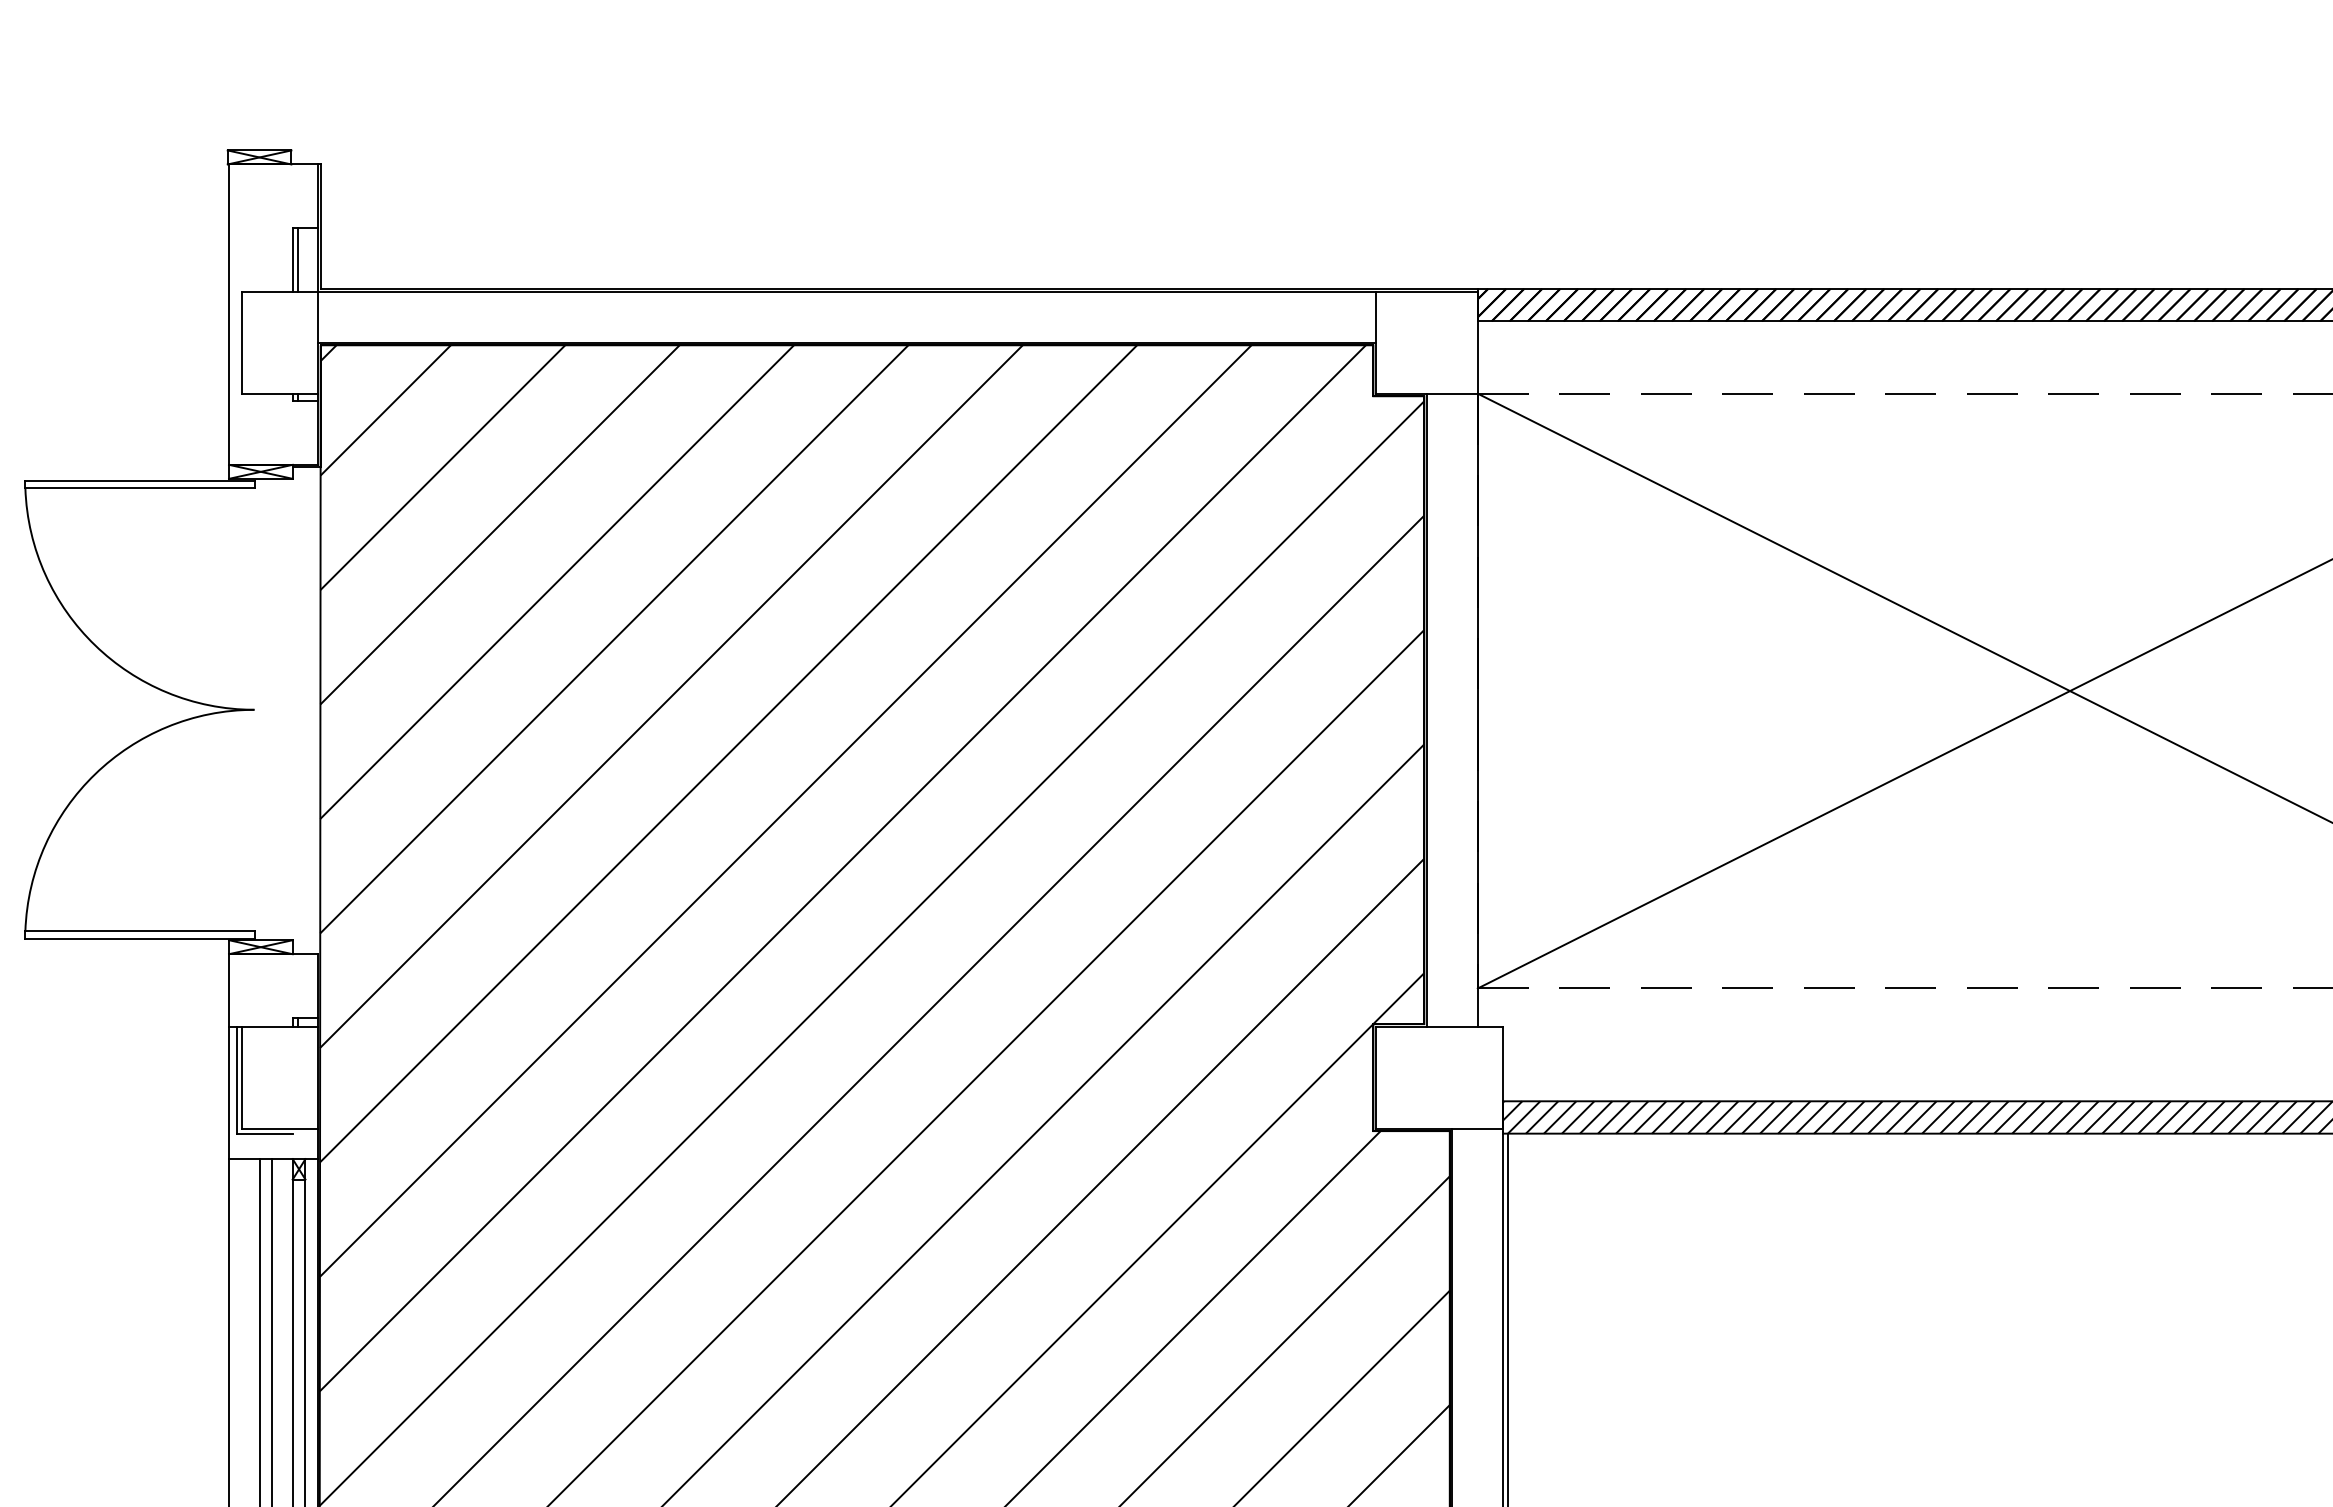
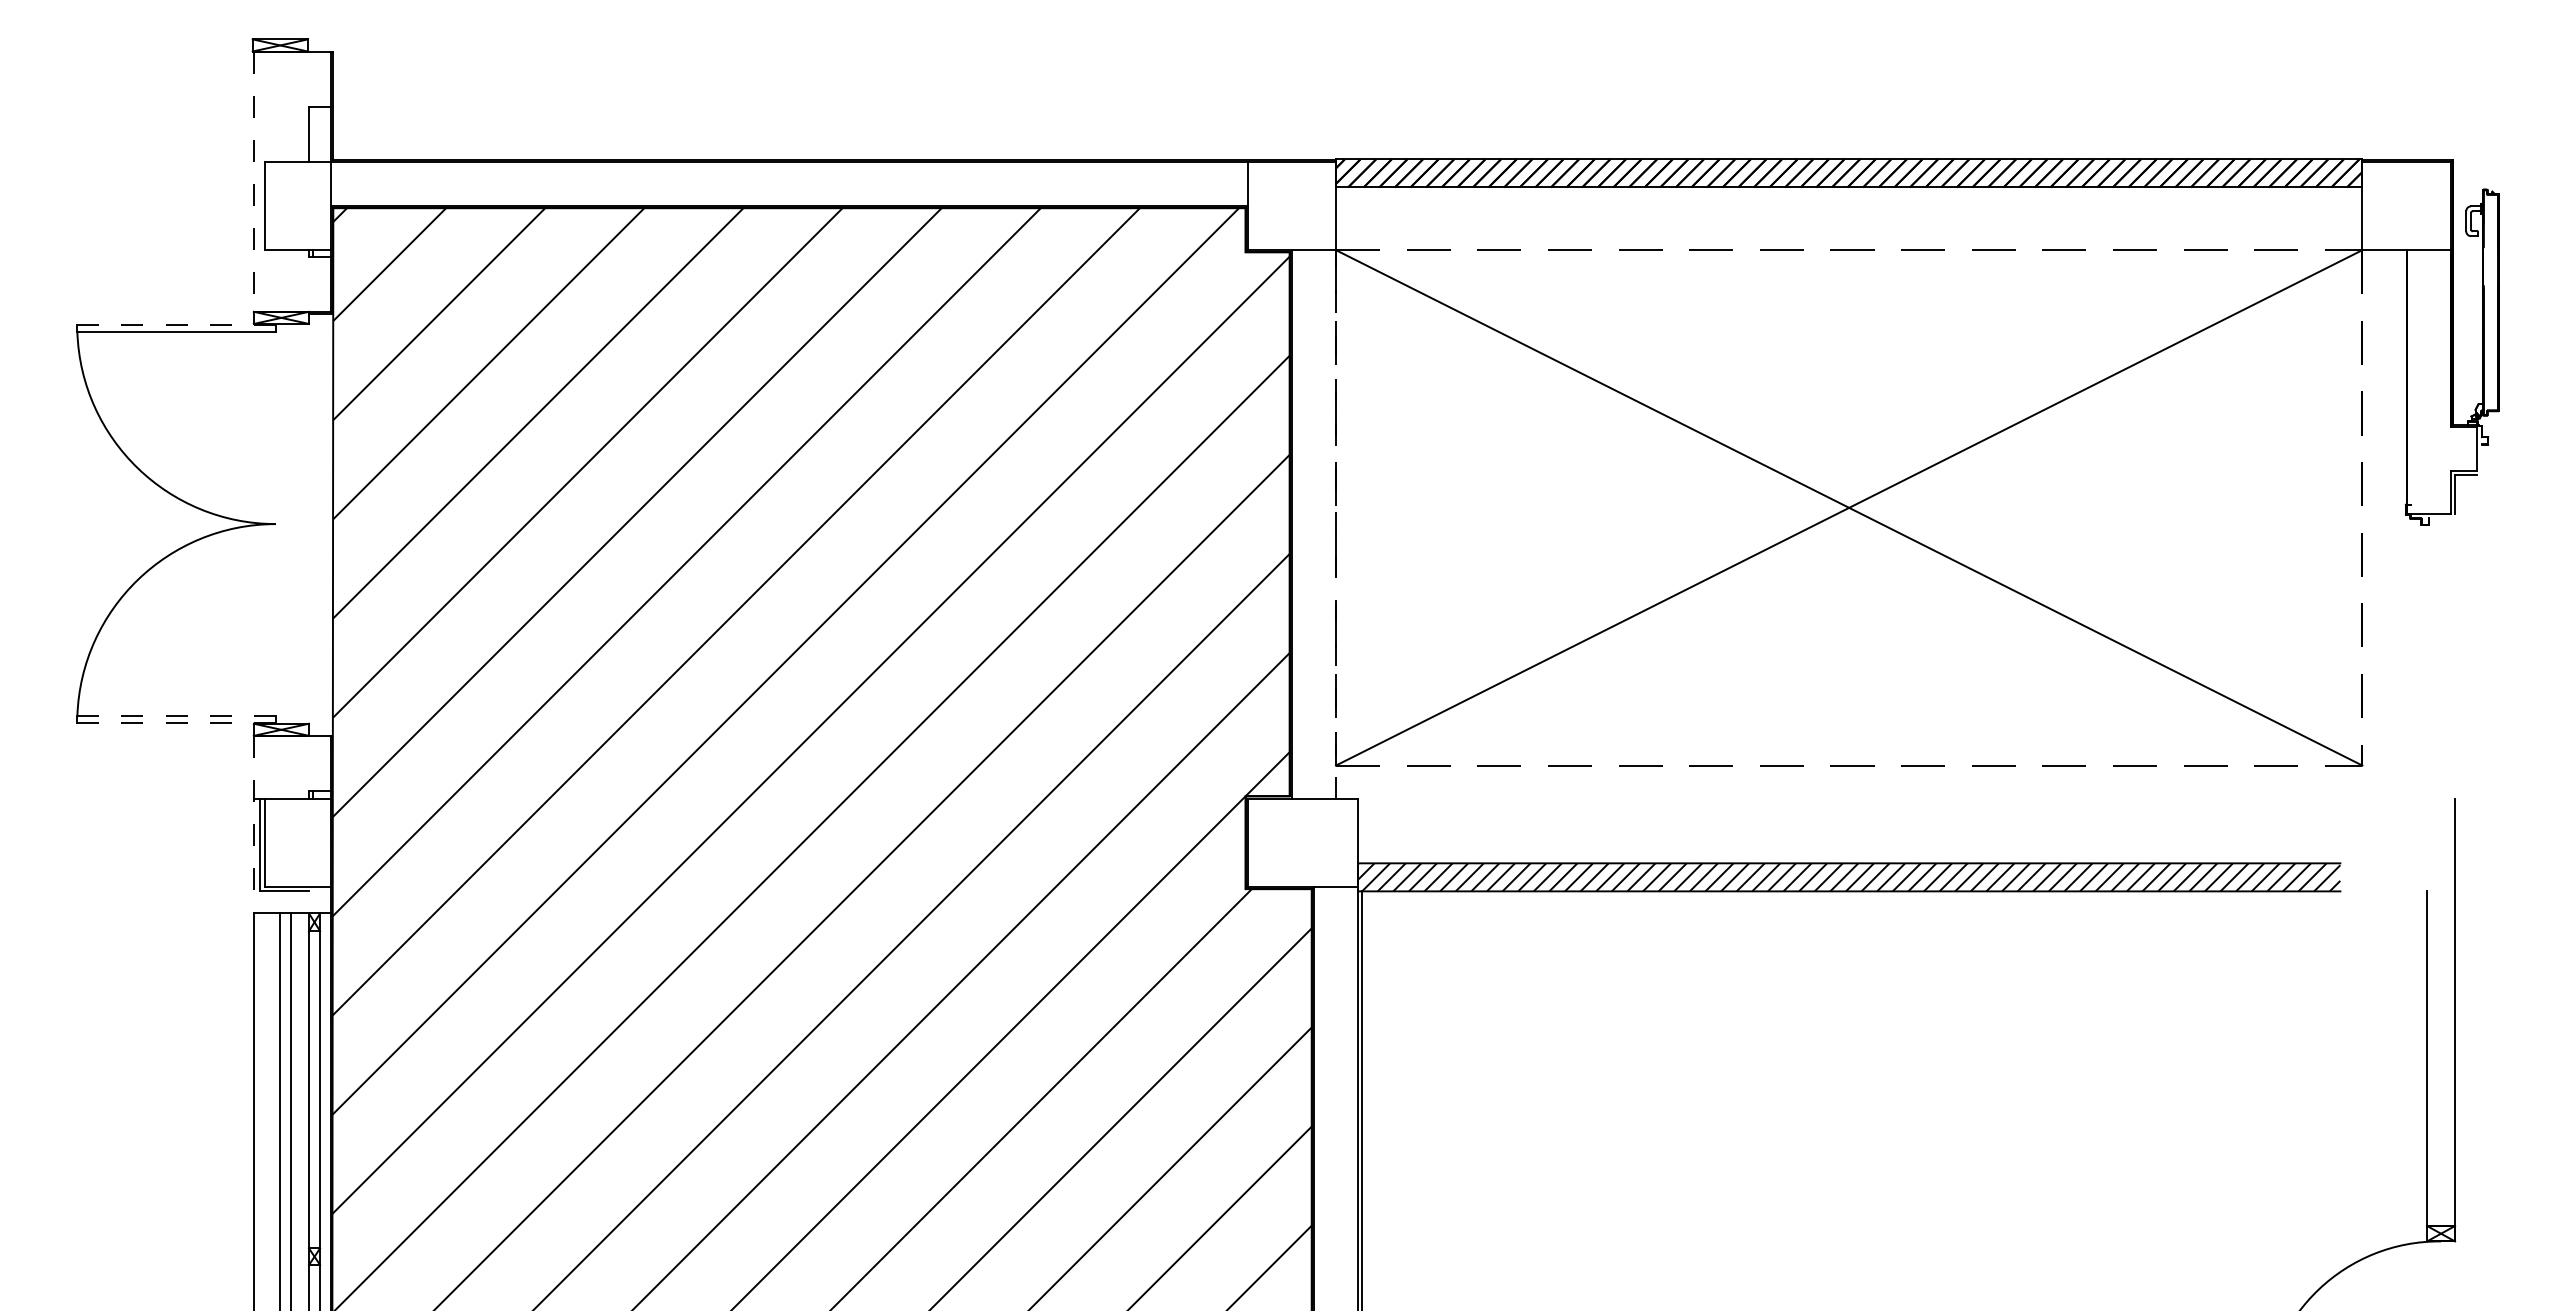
line: (297, 259) -> (313, 133), removed
line: (228, 315) -> (253, 182), solid -> dashed
line: (140, 480) -> (177, 325), solid -> dashed
line: (1477, 709) -> (1335, 523), solid -> dashed
line: (140, 931) -> (177, 716), solid -> dashed
line: (140, 938) -> (177, 722), solid -> dashed
line: (228, 1056) -> (253, 824), solid -> dashed

